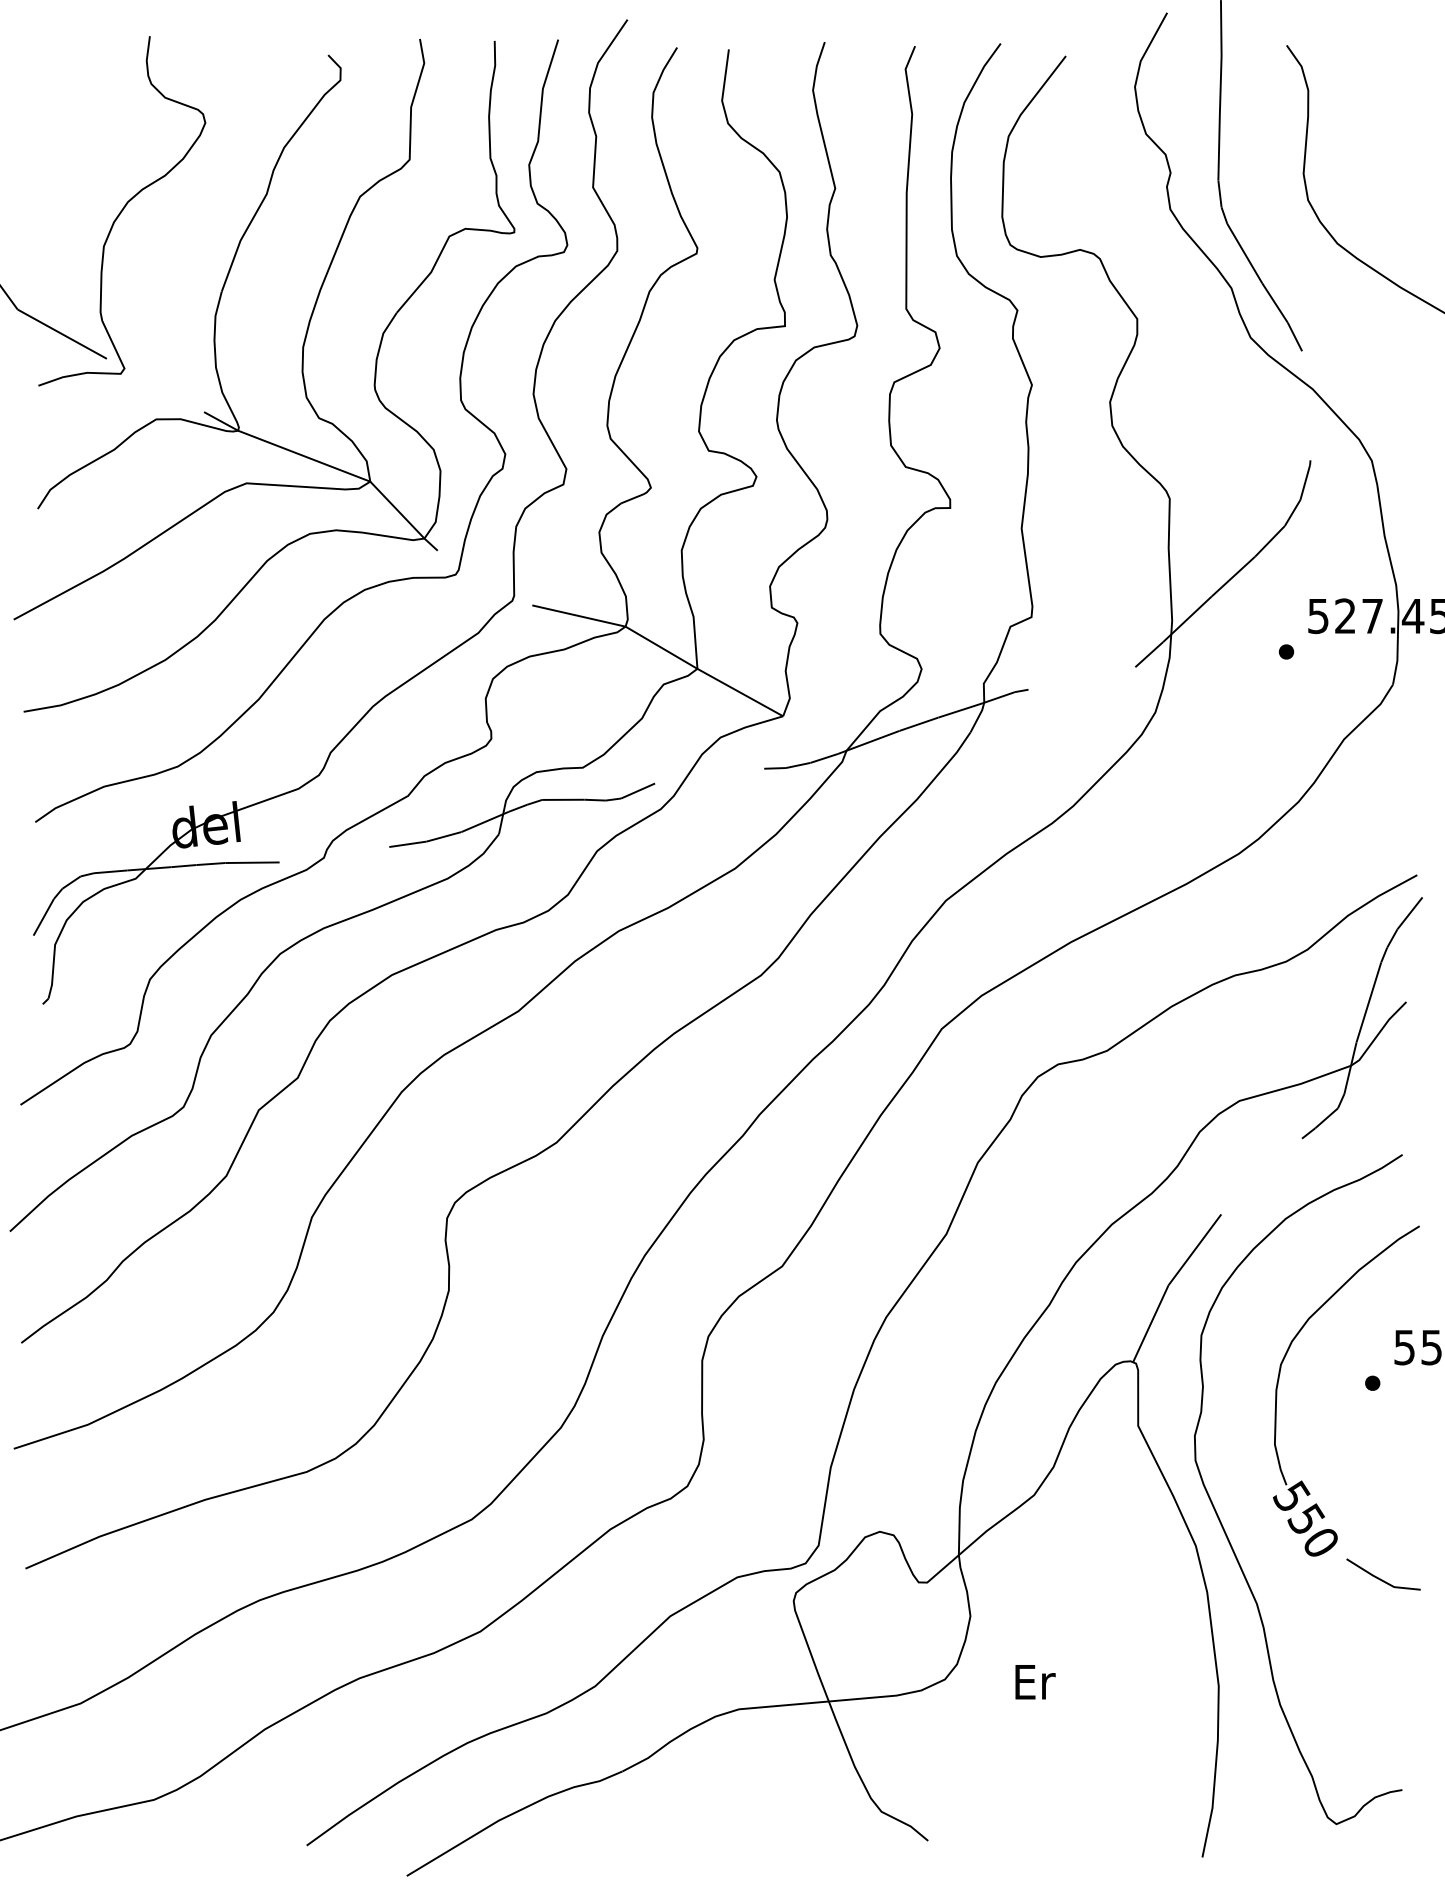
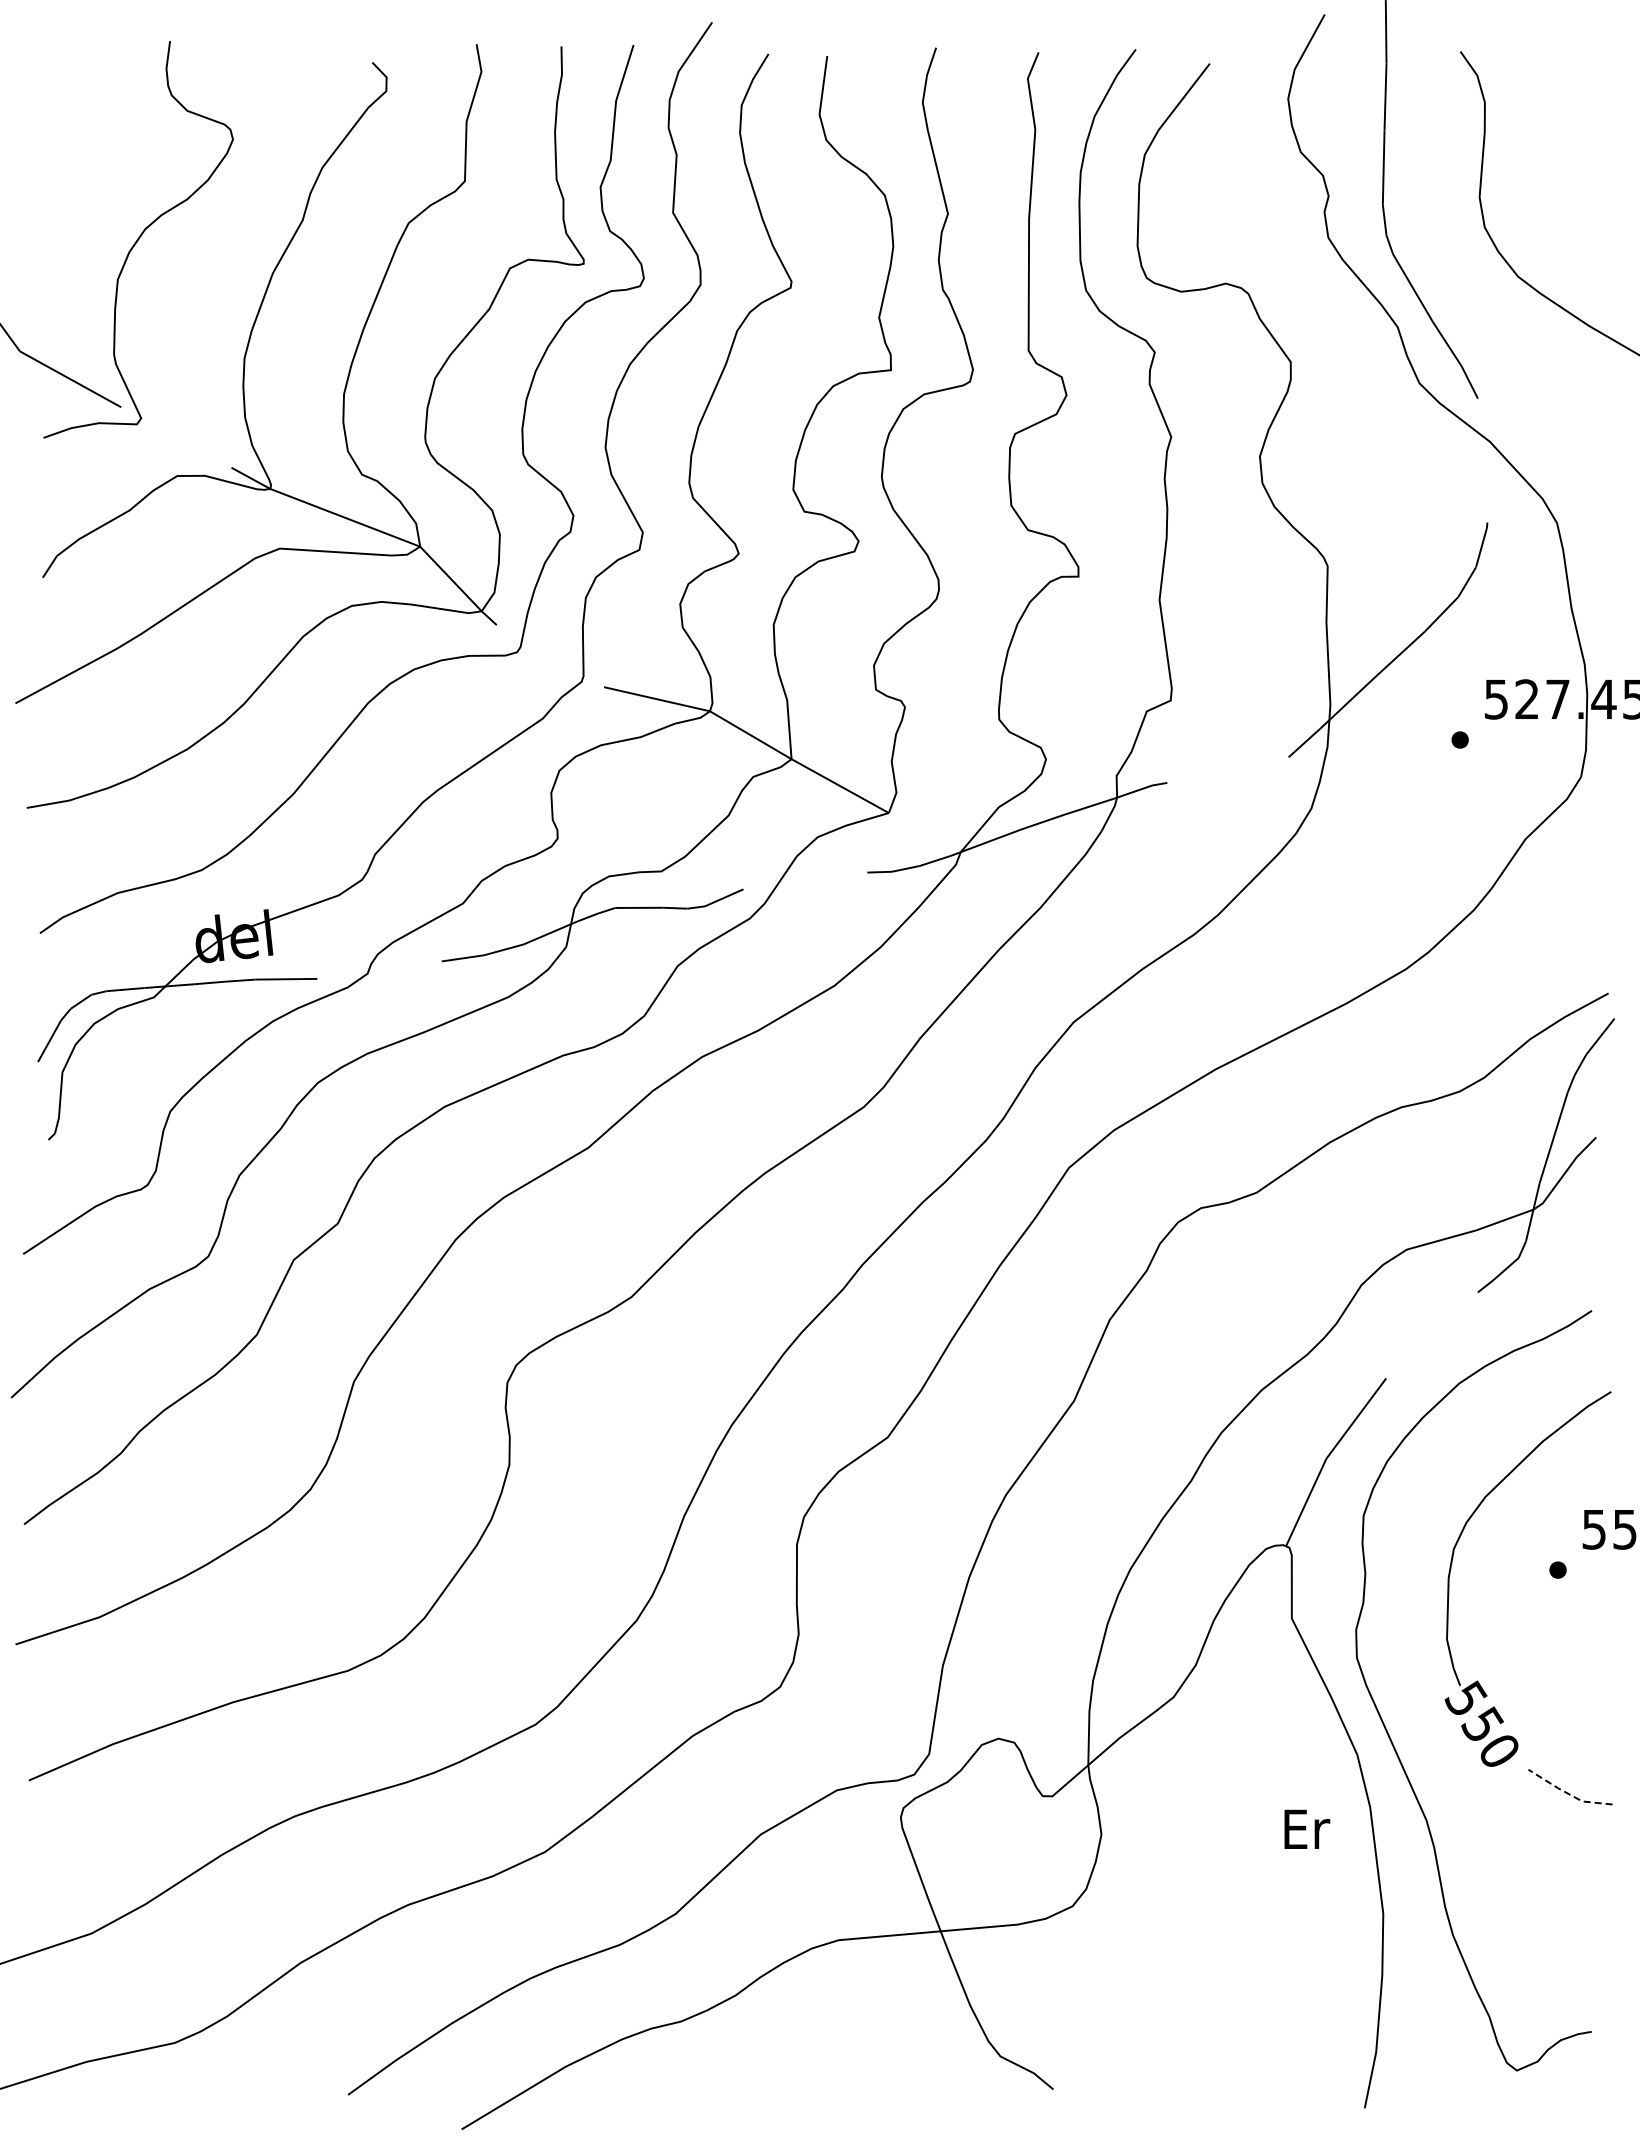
line: (1381, 1580) -> (1567, 1793), solid -> dashed
text: (1035, 1681) -> (1307, 1828), moved

